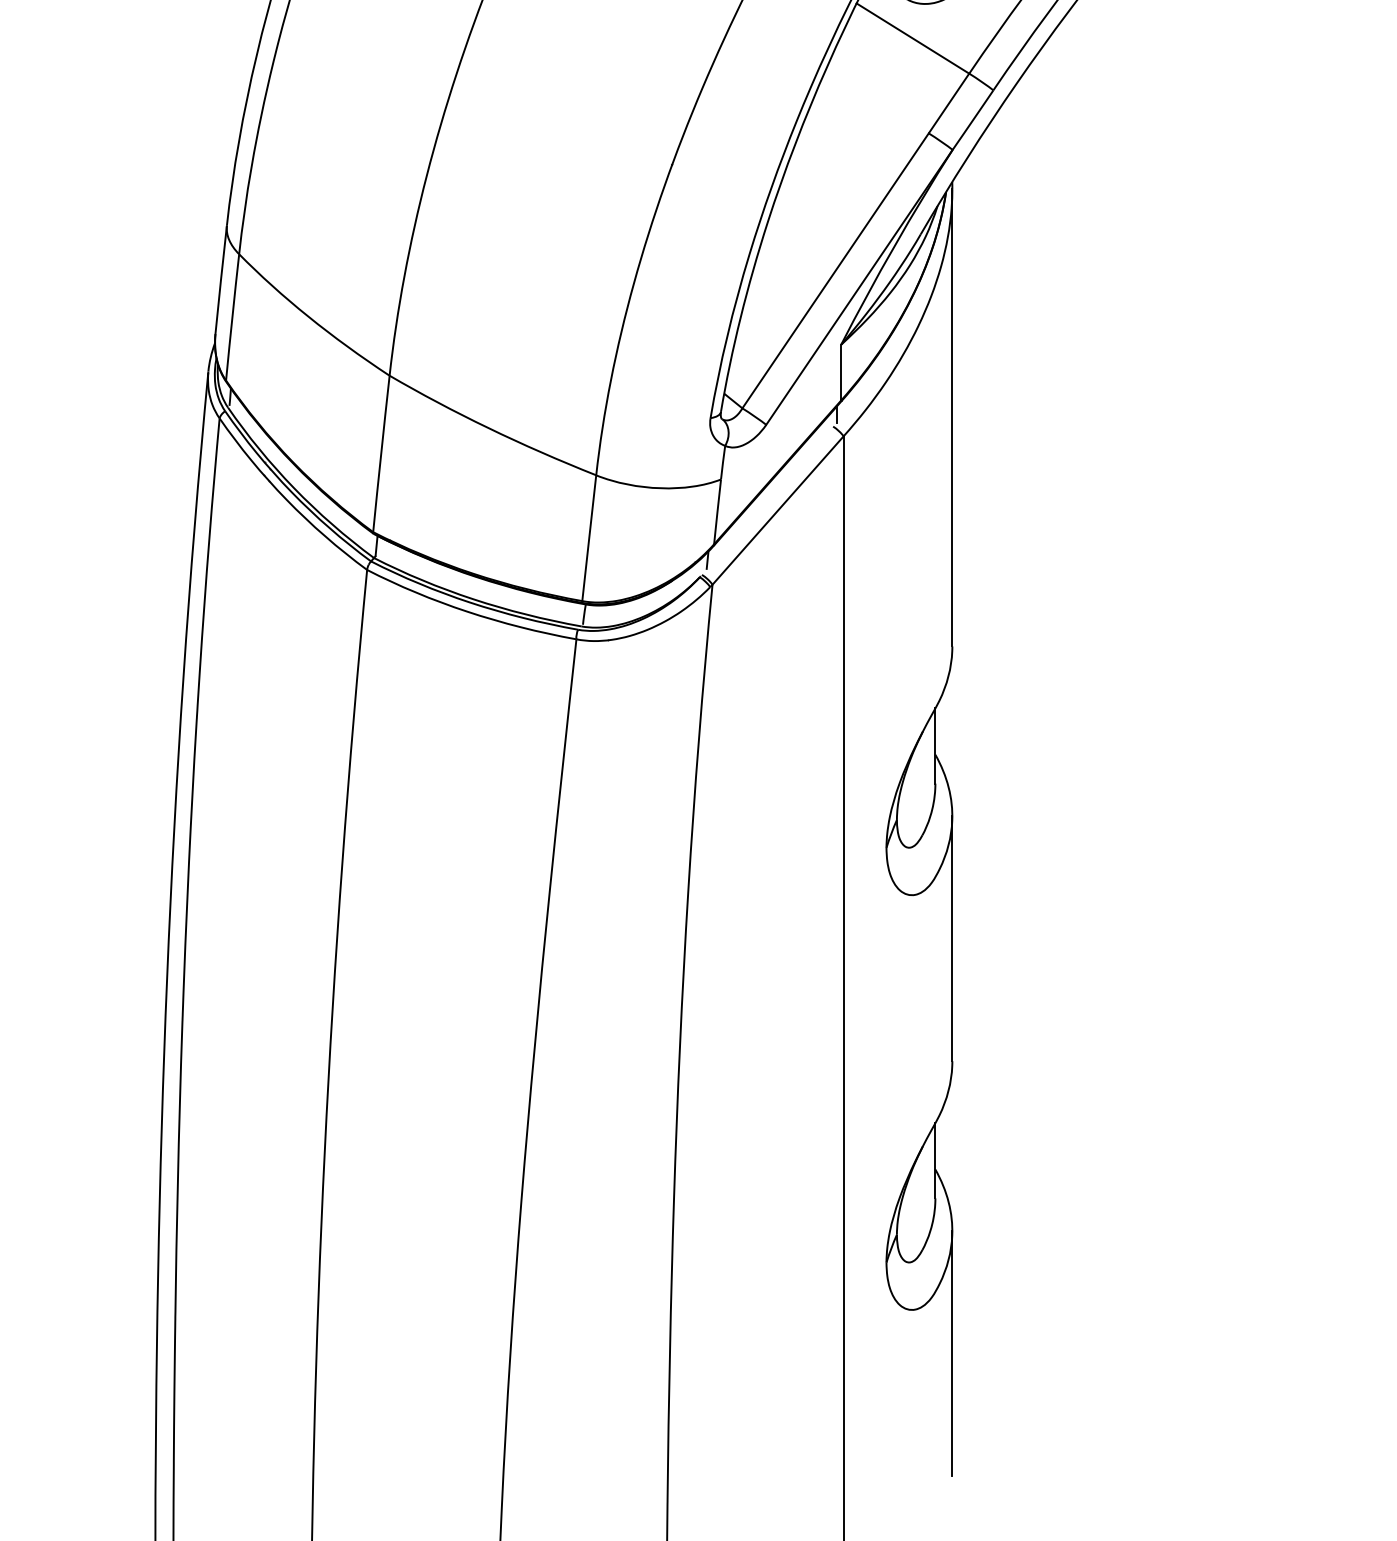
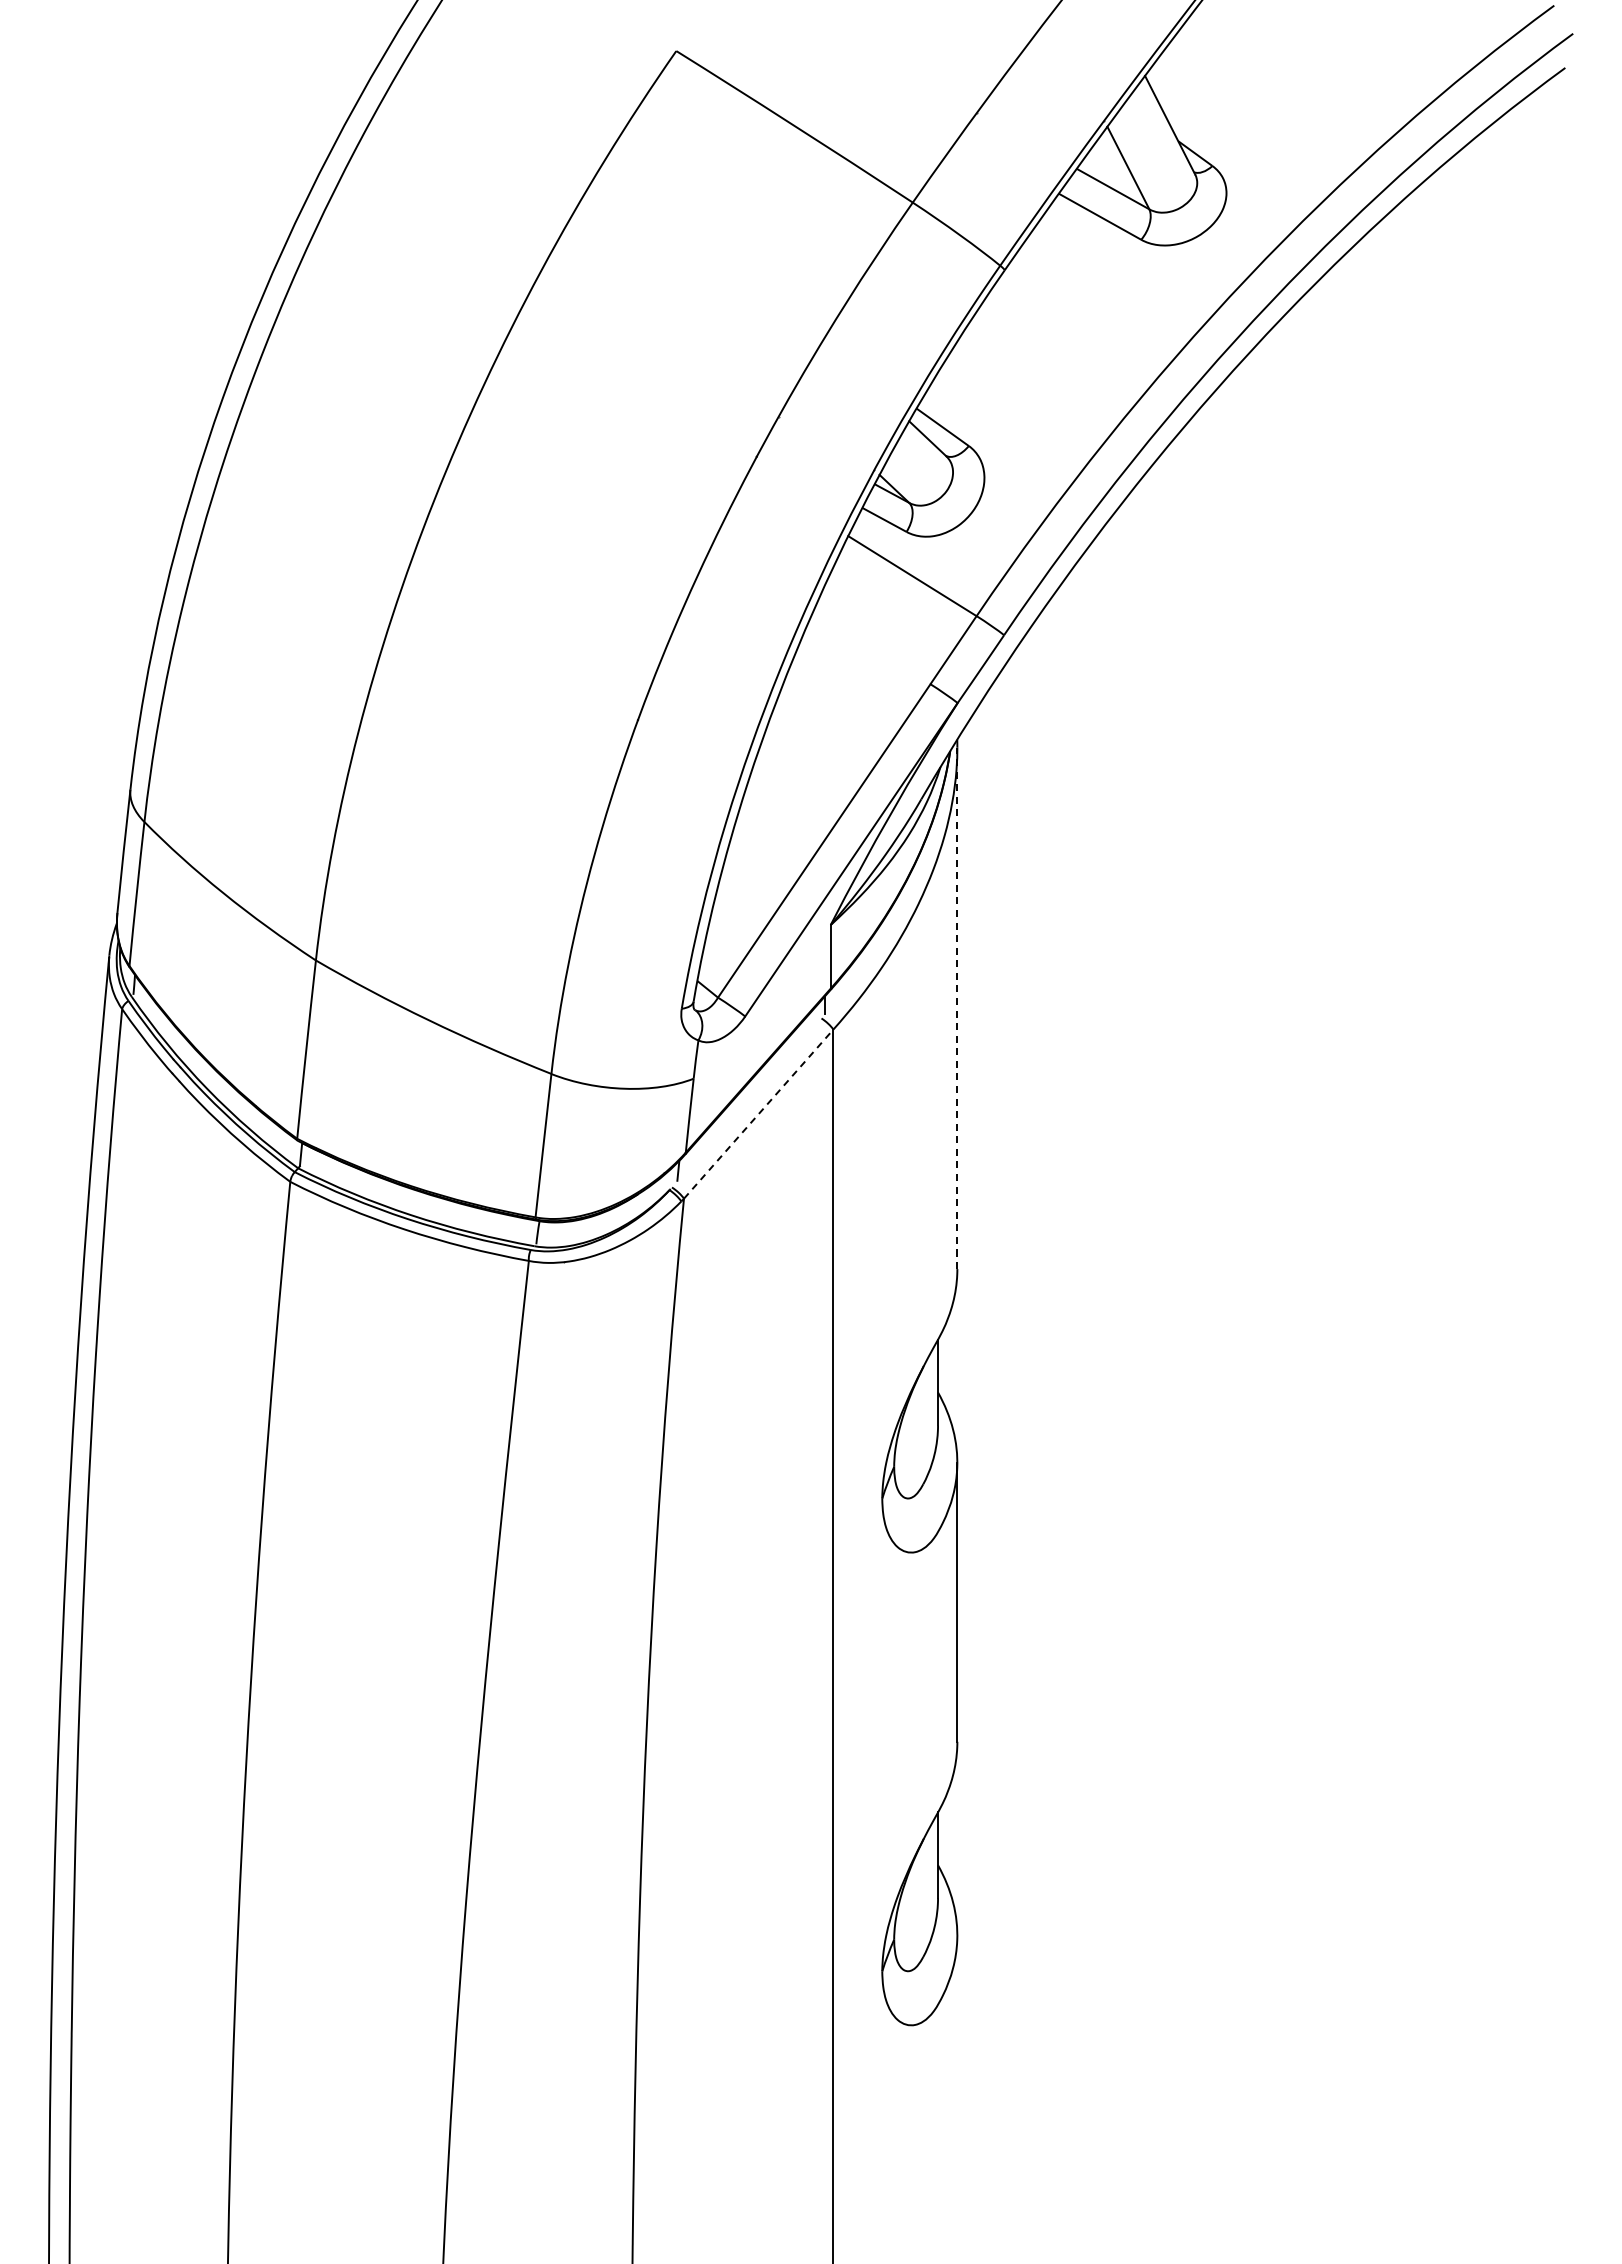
line: (952, 417) -> (957, 1008), solid -> dashed
line: (777, 510) -> (758, 1114), solid -> dashed
line: (952, 1353) -> (957, 2074), removed

